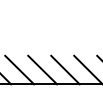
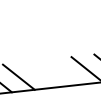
line: (42, 69) -> (41, 74), removed
line: (65, 69) -> (64, 71), removed

